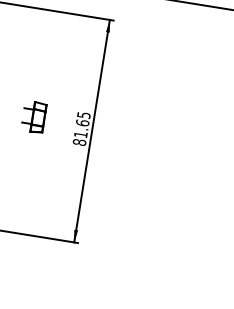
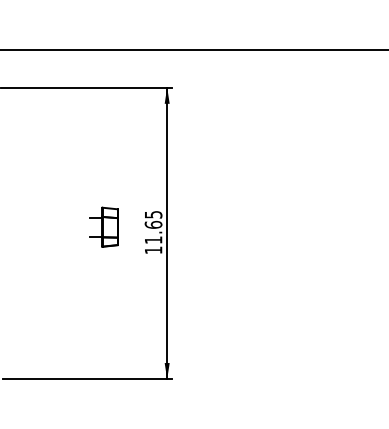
part: (33, 116) -> (103, 226), moved
text: (79, 142) -> (153, 250), 81.65 -> 11.65

